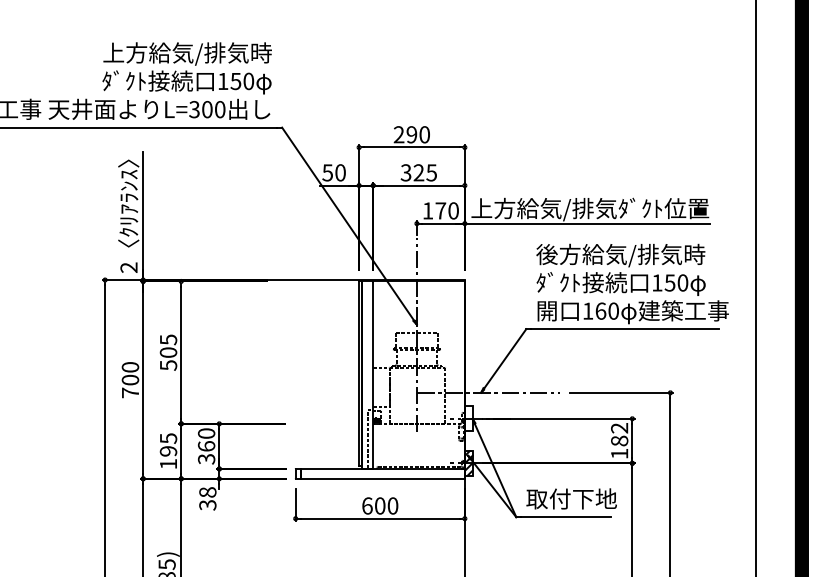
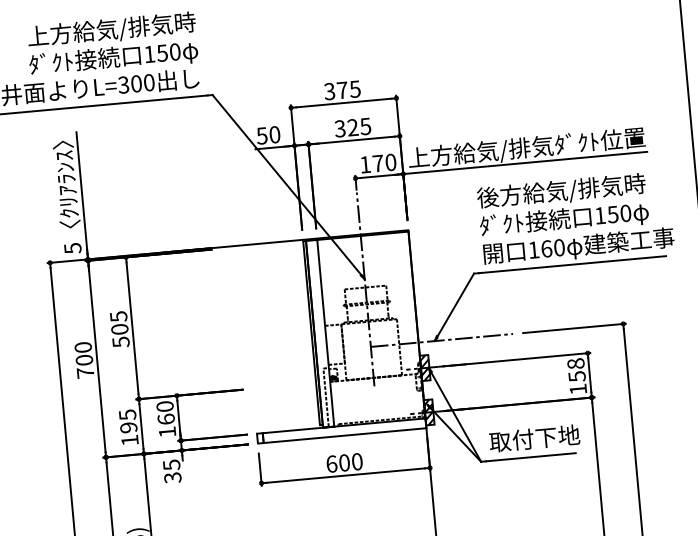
text: (411, 134) -> (342, 90), 290 -> 375
text: (128, 267) -> (72, 248), 2 -> 5
hatch: (468, 418) -> (424, 367), added
text: (619, 434) -> (576, 370), 182 -> 158
text: (206, 459) -> (167, 432), 360 -> 160
text: (207, 492) -> (171, 465), 38 -> 35

